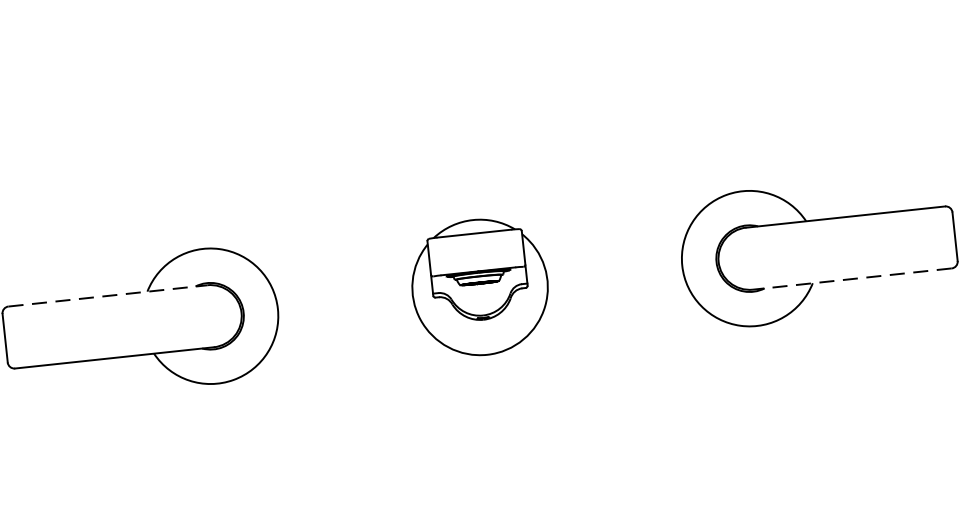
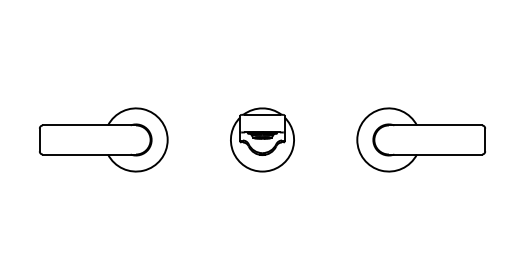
line: (852, 278) -> (435, 154), dashed -> solid
line: (107, 295) -> (89, 125), dashed -> solid

